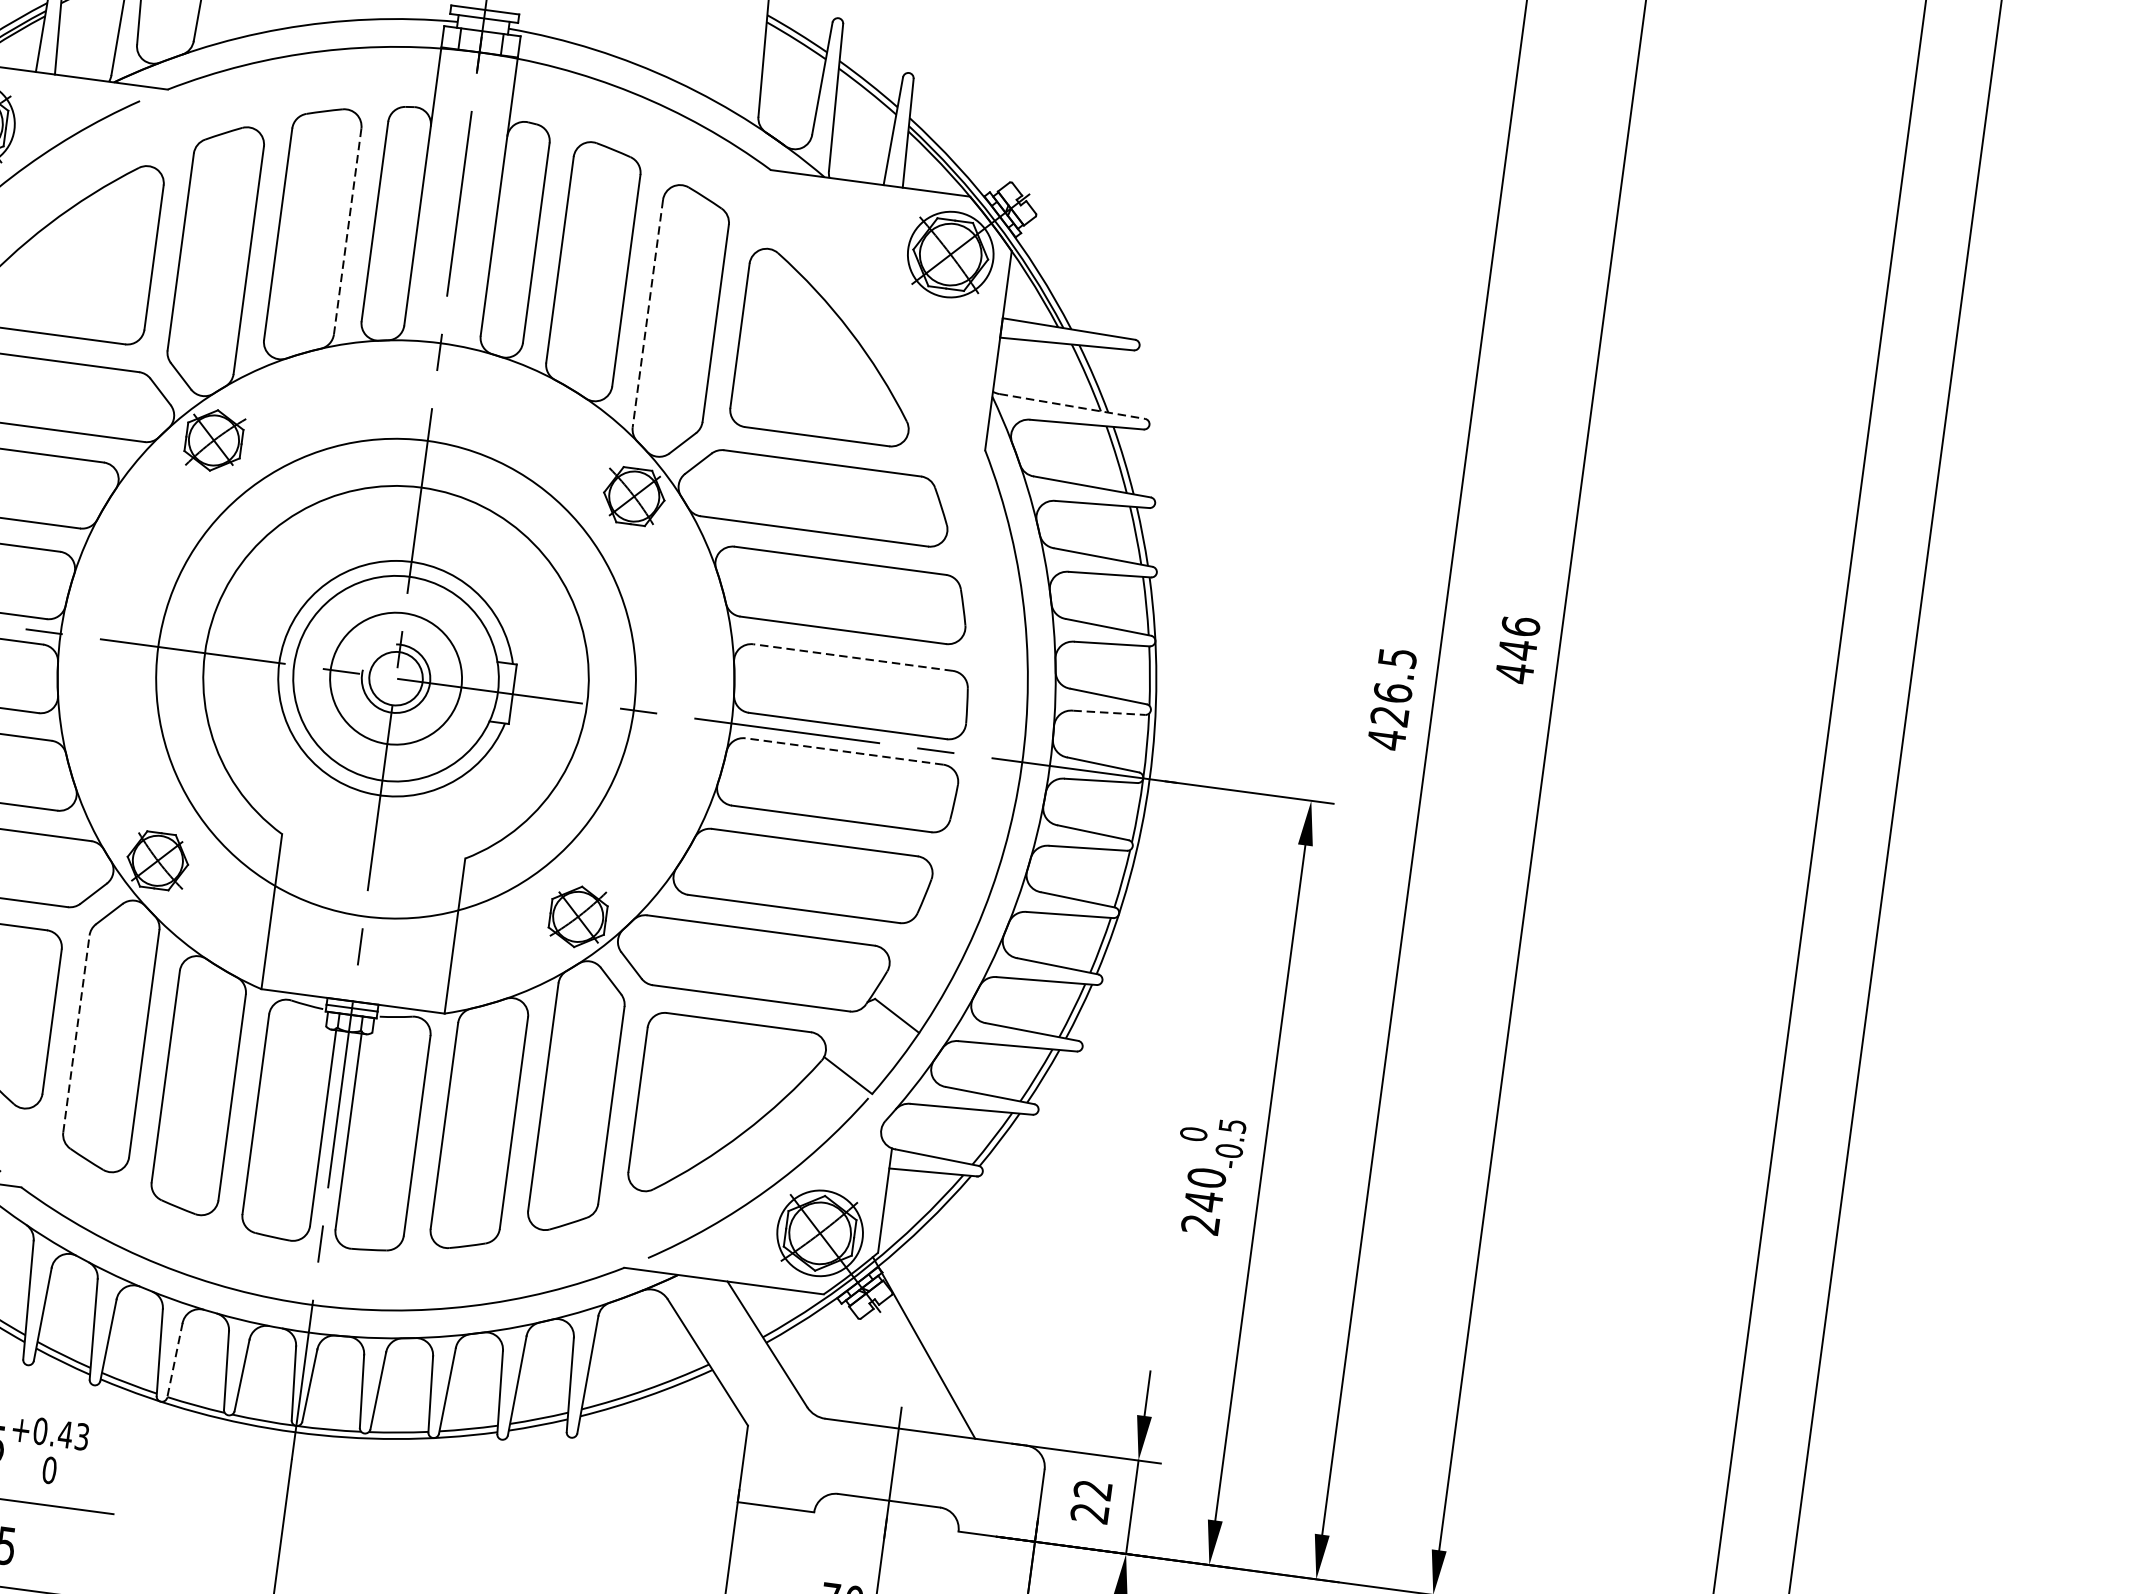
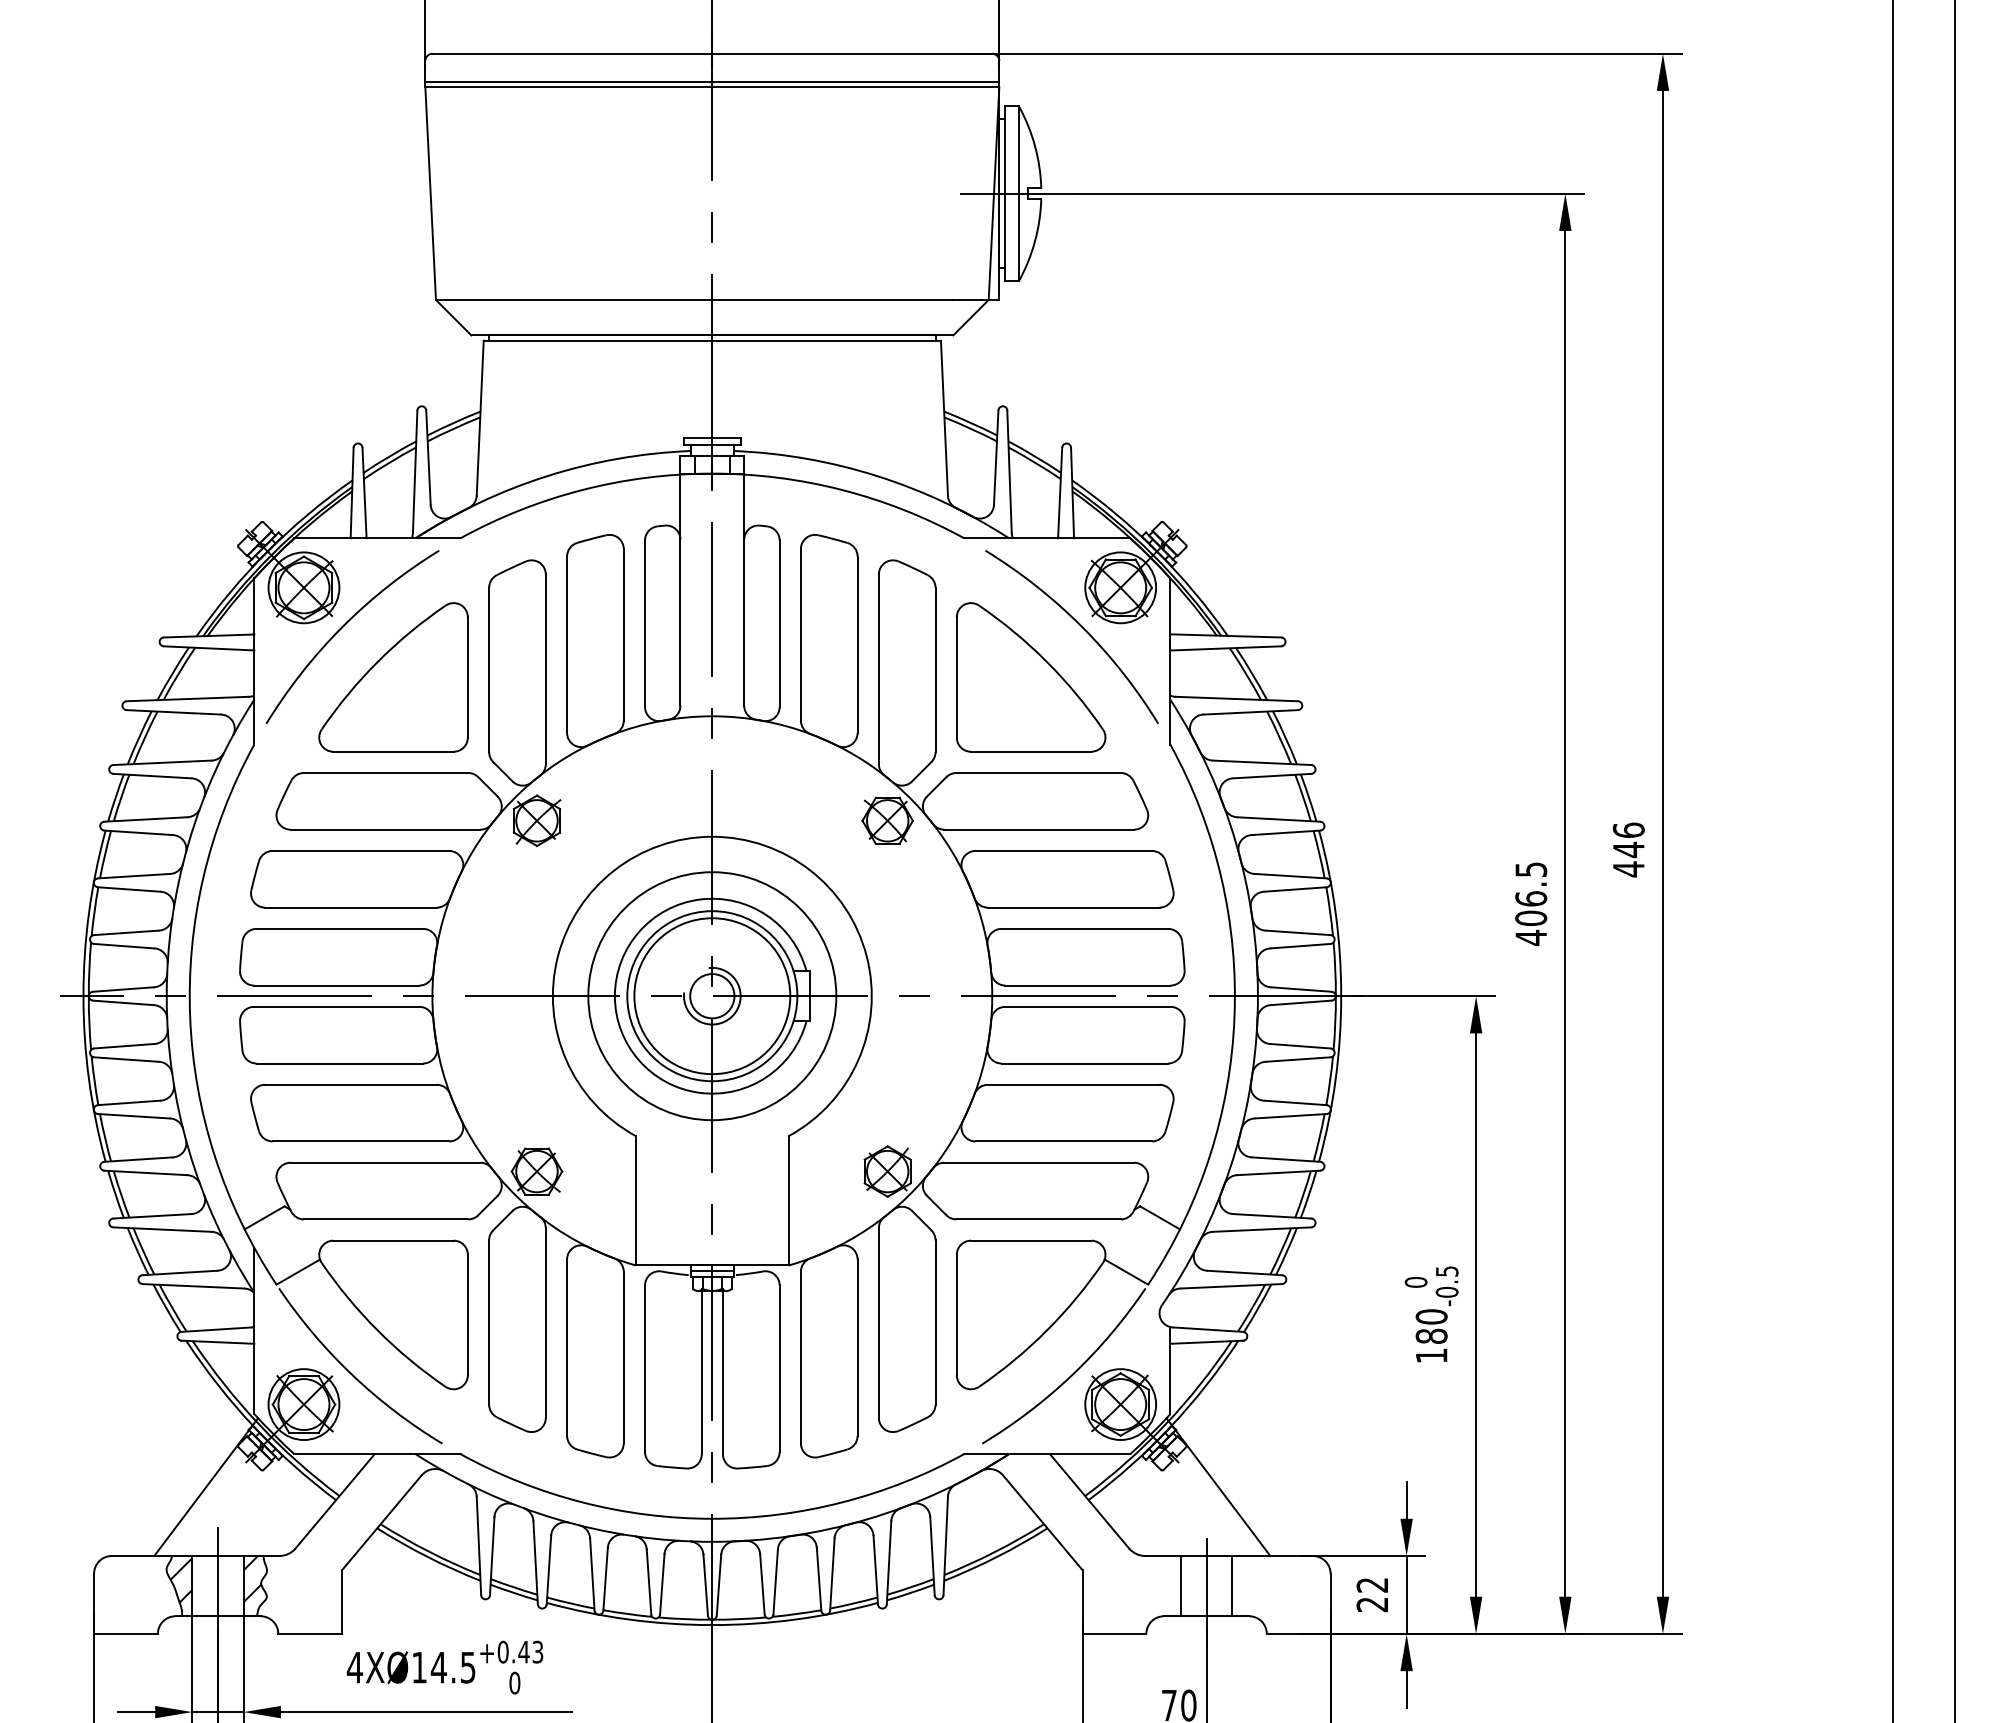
line: (347, 231) -> (623, 634), dashed -> solid
arc: (897, 295) -> (1081, 627), added
line: (647, 313) -> (878, 669), dashed -> solid
line: (1072, 407) -> (1237, 699), dashed -> solid
line: (852, 657) -> (1084, 928), dashed -> solid
circle: (396, 679) -> (712, 996), size x0.62
circle: (396, 679) -> (712, 996), size x1.43
line: (1108, 713) -> (1300, 946), dashed -> solid
text: (1390, 716) -> (1531, 918), 426.5 -> 406.5
line: (844, 751) -> (1087, 1006), dashed -> solid
line: (77, 1032) -> (489, 1321), dashed -> solid
text: (1202, 1212) -> (1431, 1345), 240 -> 180
line: (174, 1360) -> (605, 1579), dashed -> solid
line: (862, 1460) -> (1180, 1586), added
line: (925, 1469) -> (1232, 1586), added

